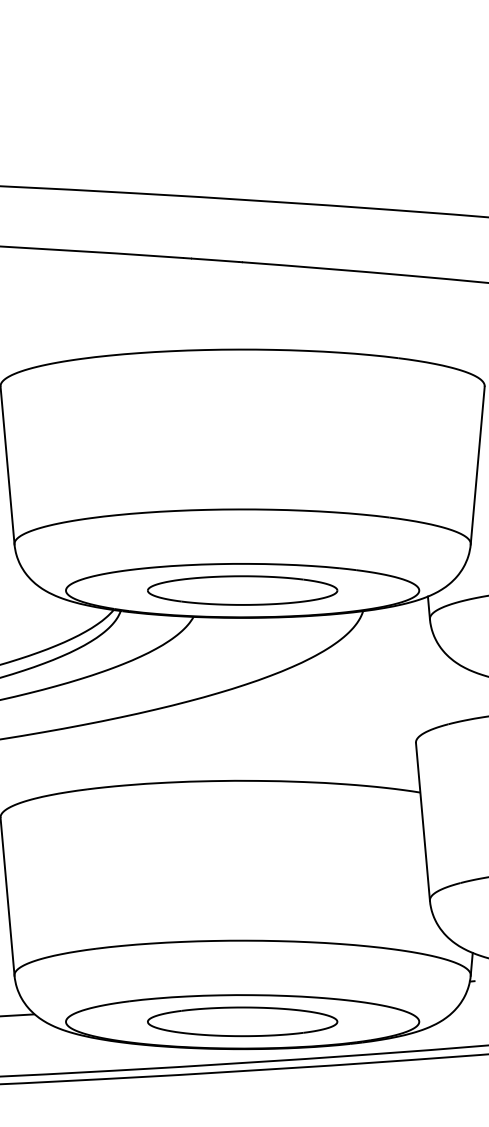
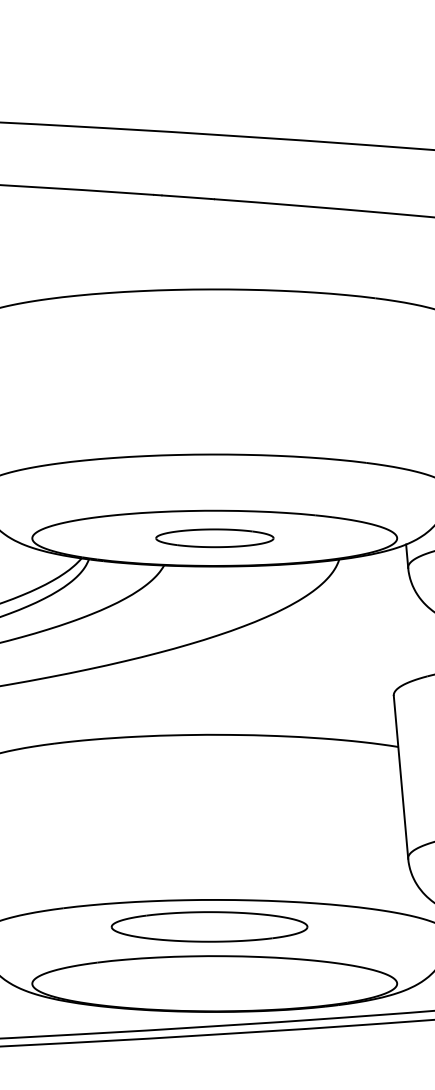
part: (242, 590) -> (214, 538), size x0.6
part: (242, 1021) -> (209, 926), moved

